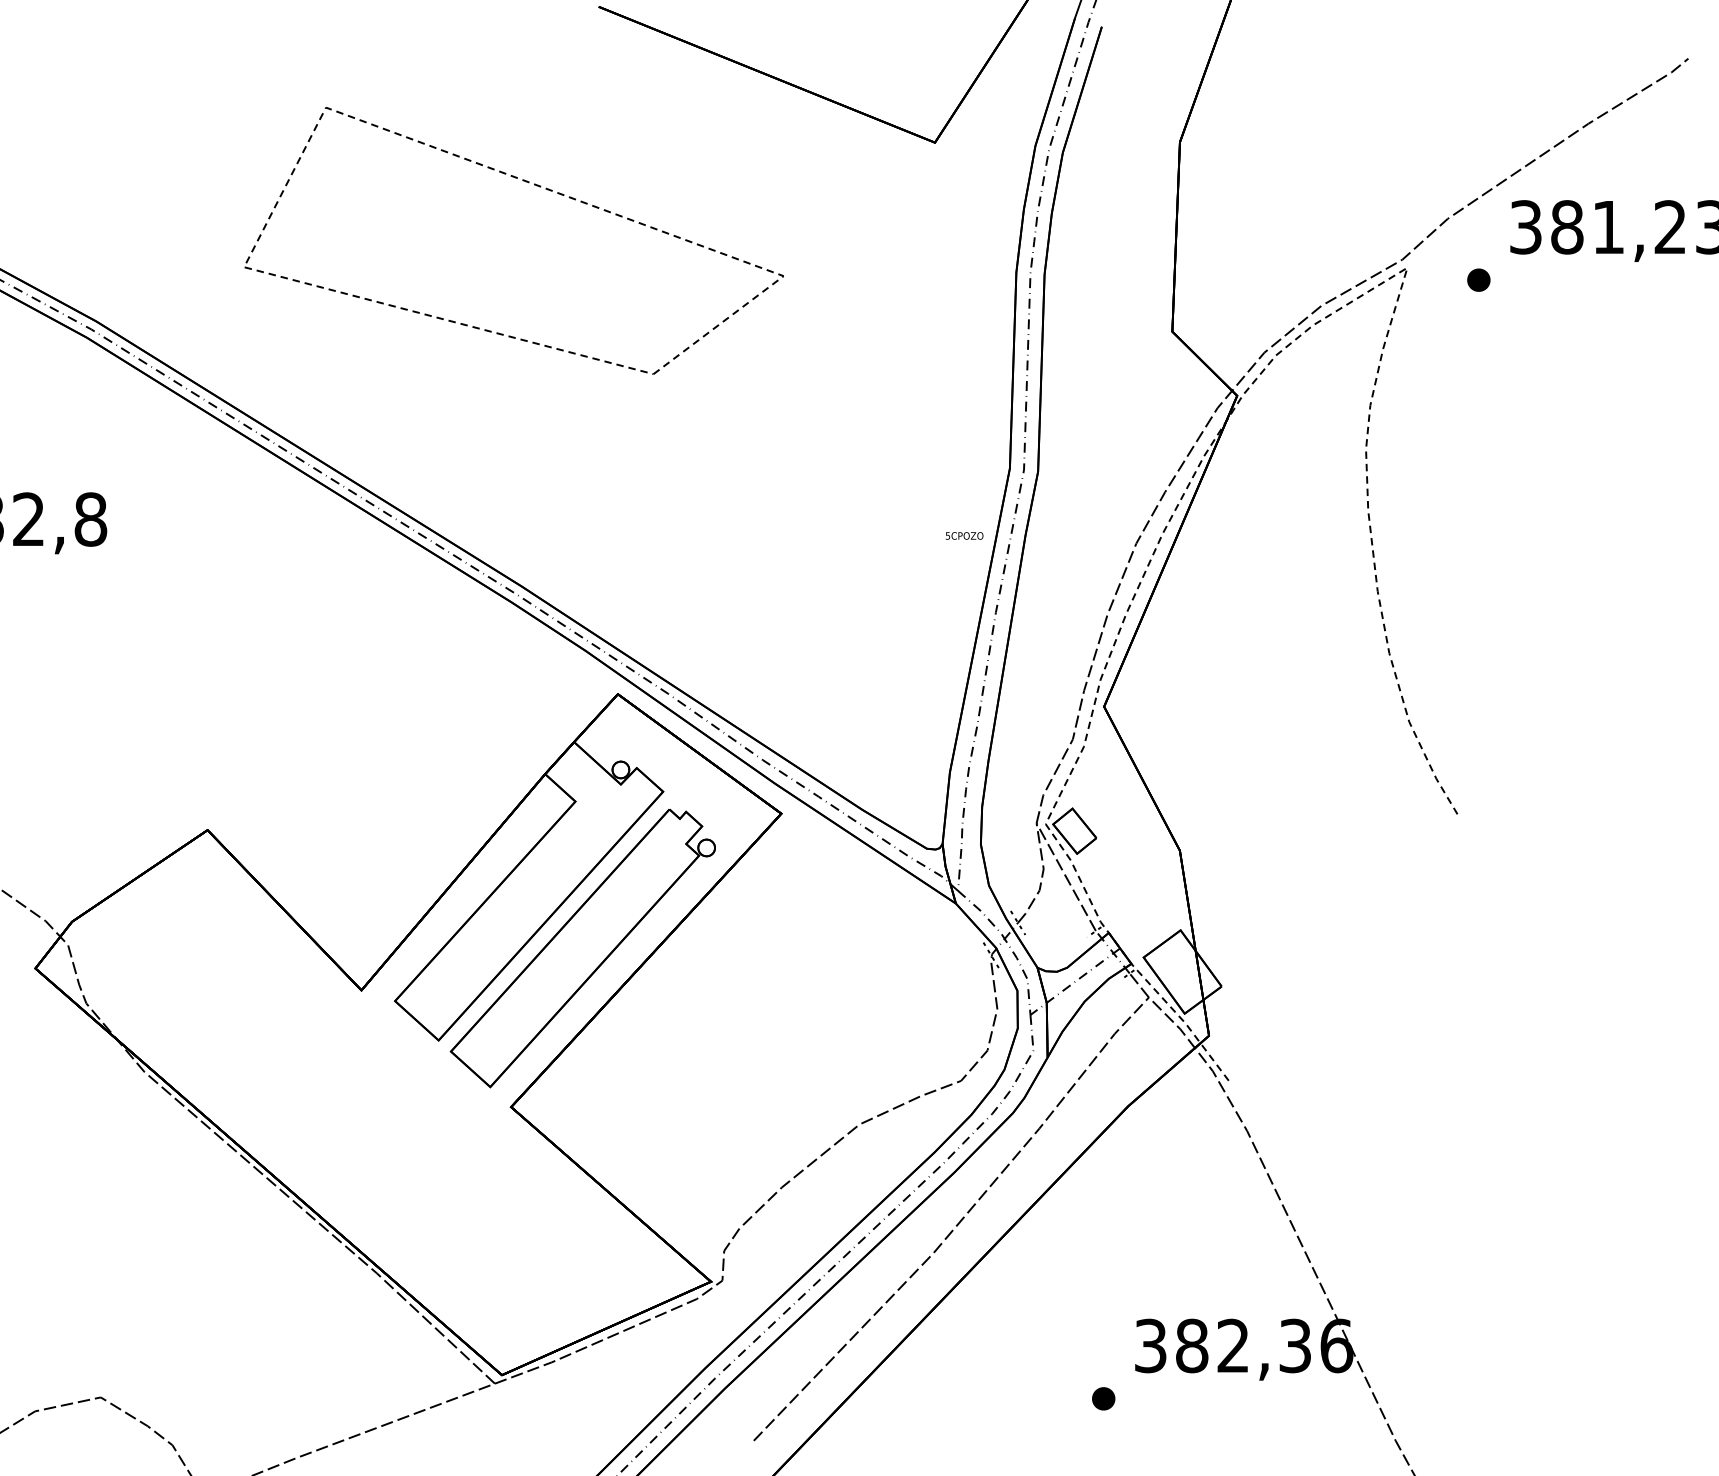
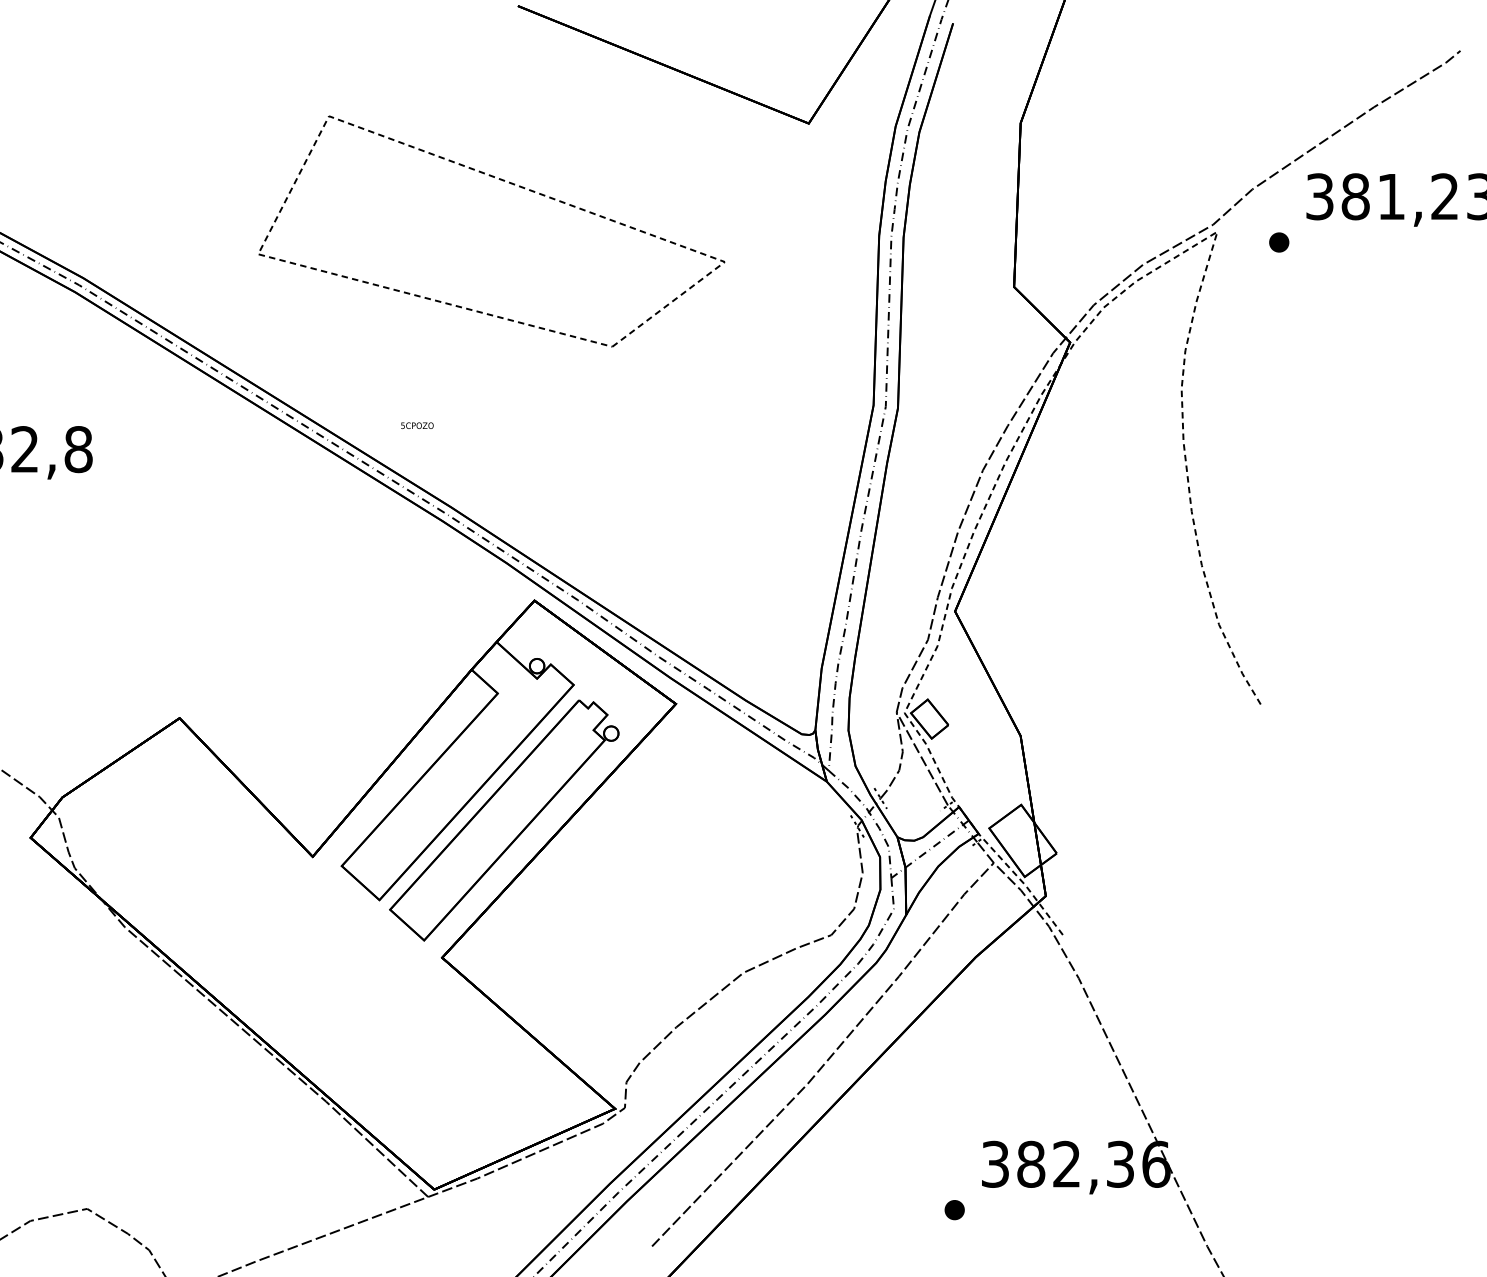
part: (539, 187) -> (513, 185), moved
text: (964, 535) -> (417, 425), moved

